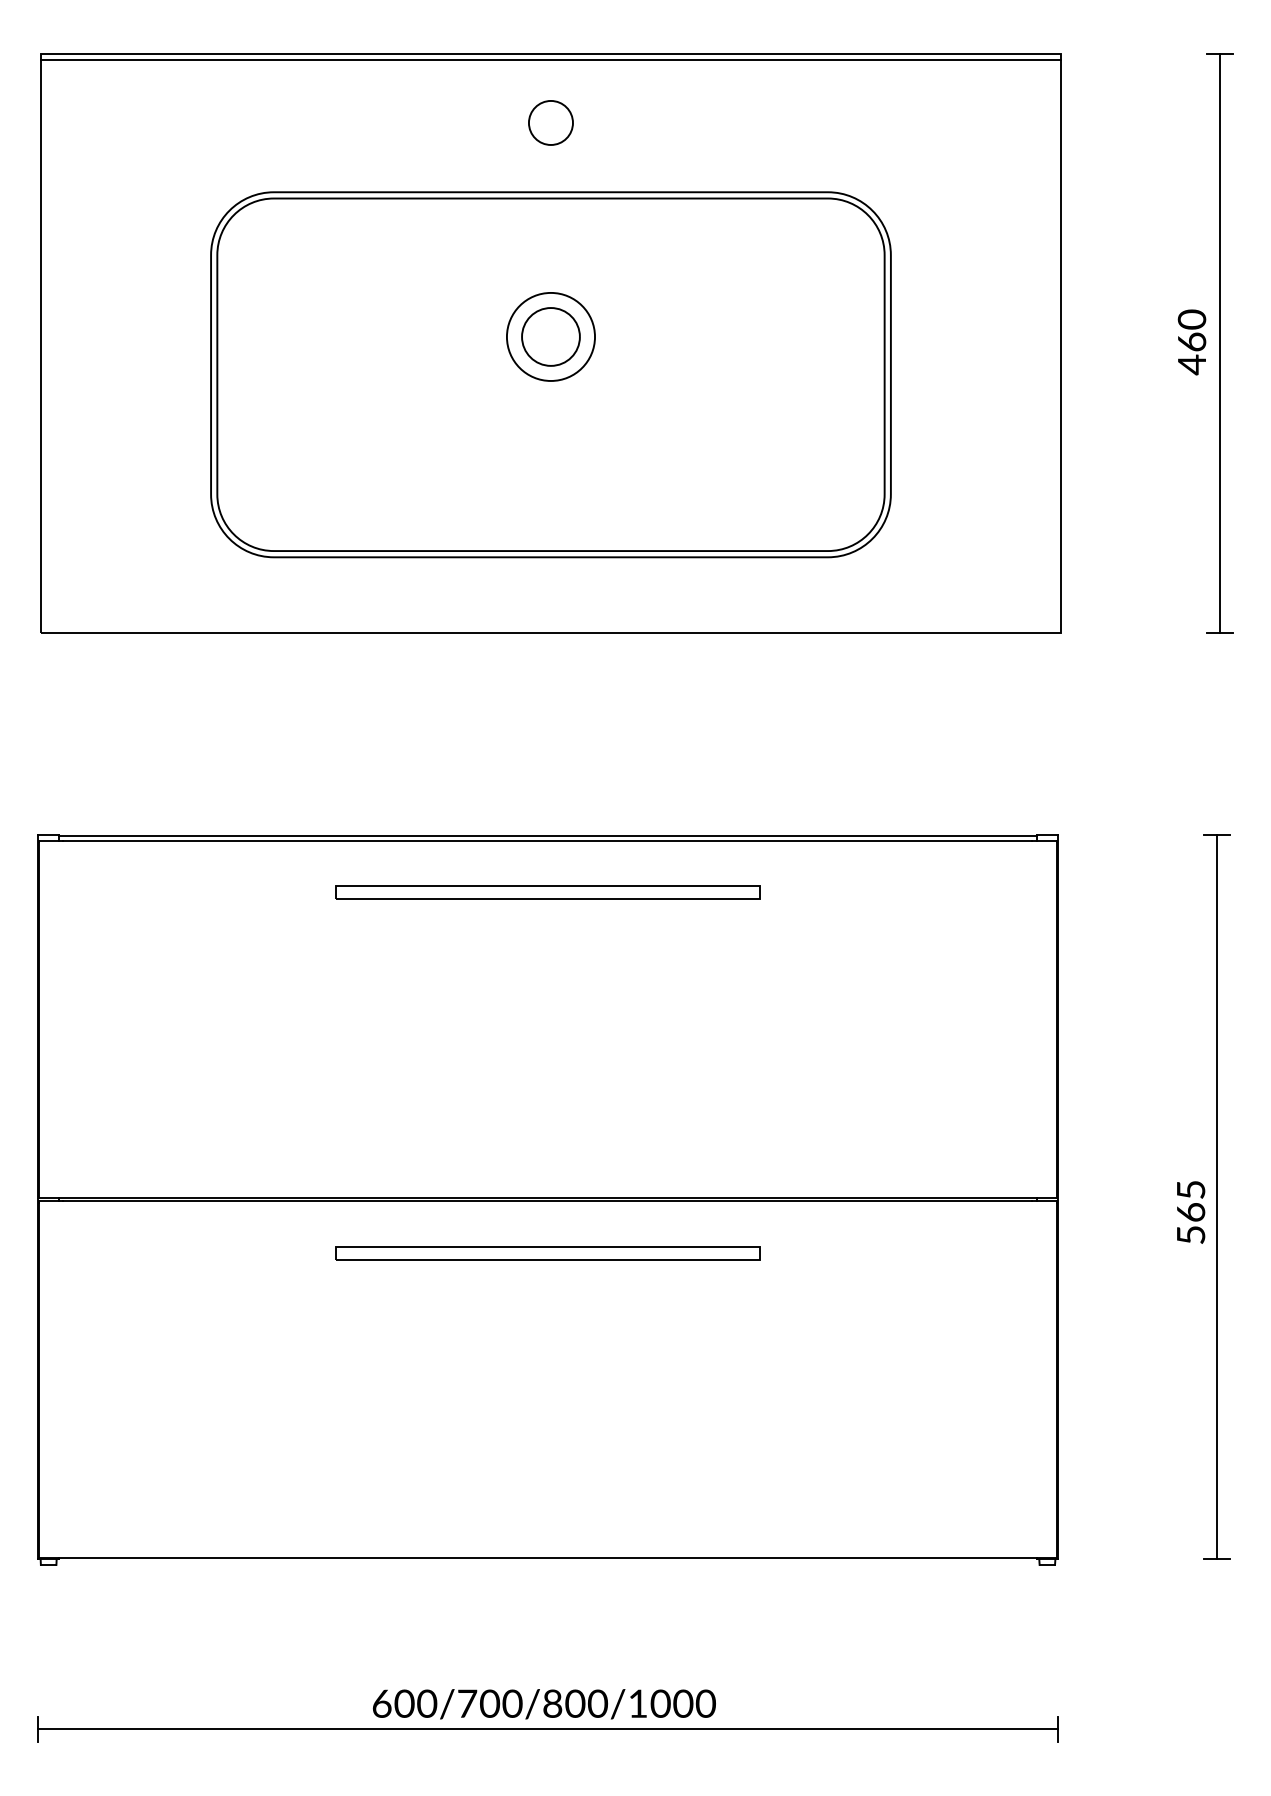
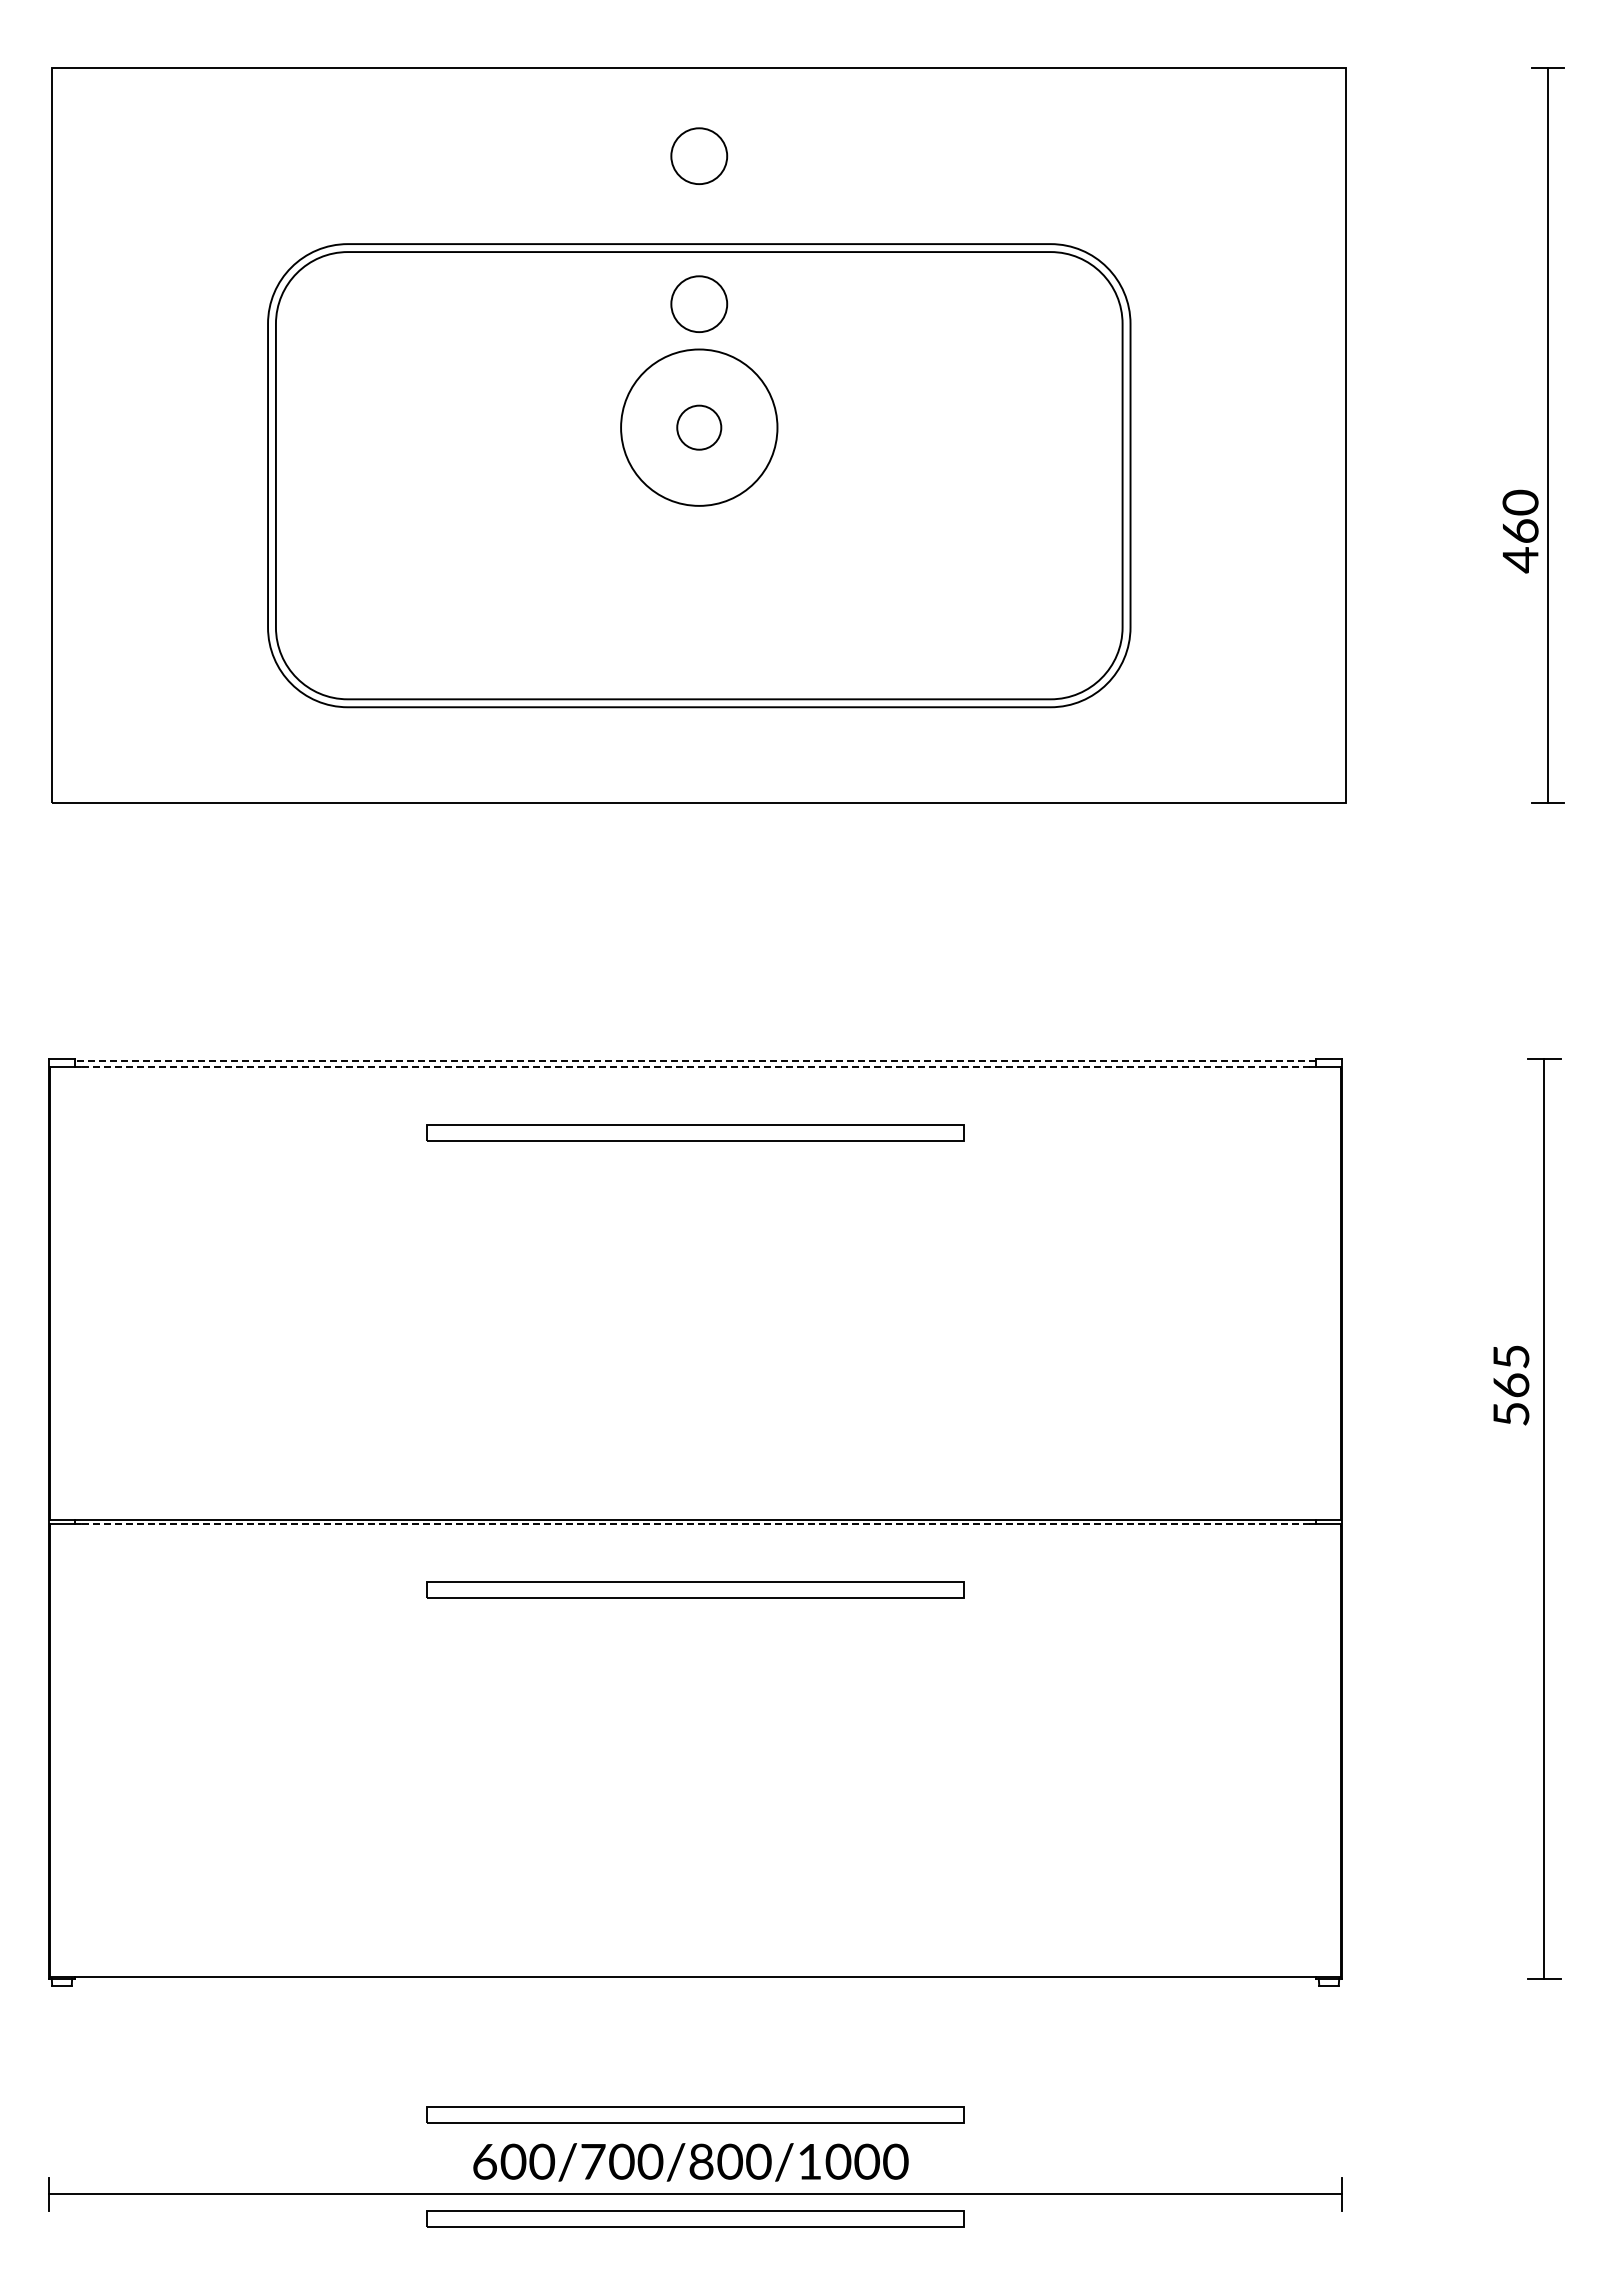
line: (551, 60) -> (699, 76), removed
circle: (551, 239) -> (699, 303), added
circle: (550, 336) -> (698, 427), size x0.6
circle: (551, 336) -> (699, 427), size x1.4
text: (1191, 342) -> (1520, 531), moved
line: (548, 835) -> (695, 1060), solid -> dashed
line: (548, 840) -> (695, 1066), solid -> dashed
line: (548, 1201) -> (695, 1524), solid -> dashed
text: (1191, 1212) -> (1511, 1385), moved
part: (548, 1666) -> (695, 2114), added
part: (548, 1748) -> (695, 2218), added

